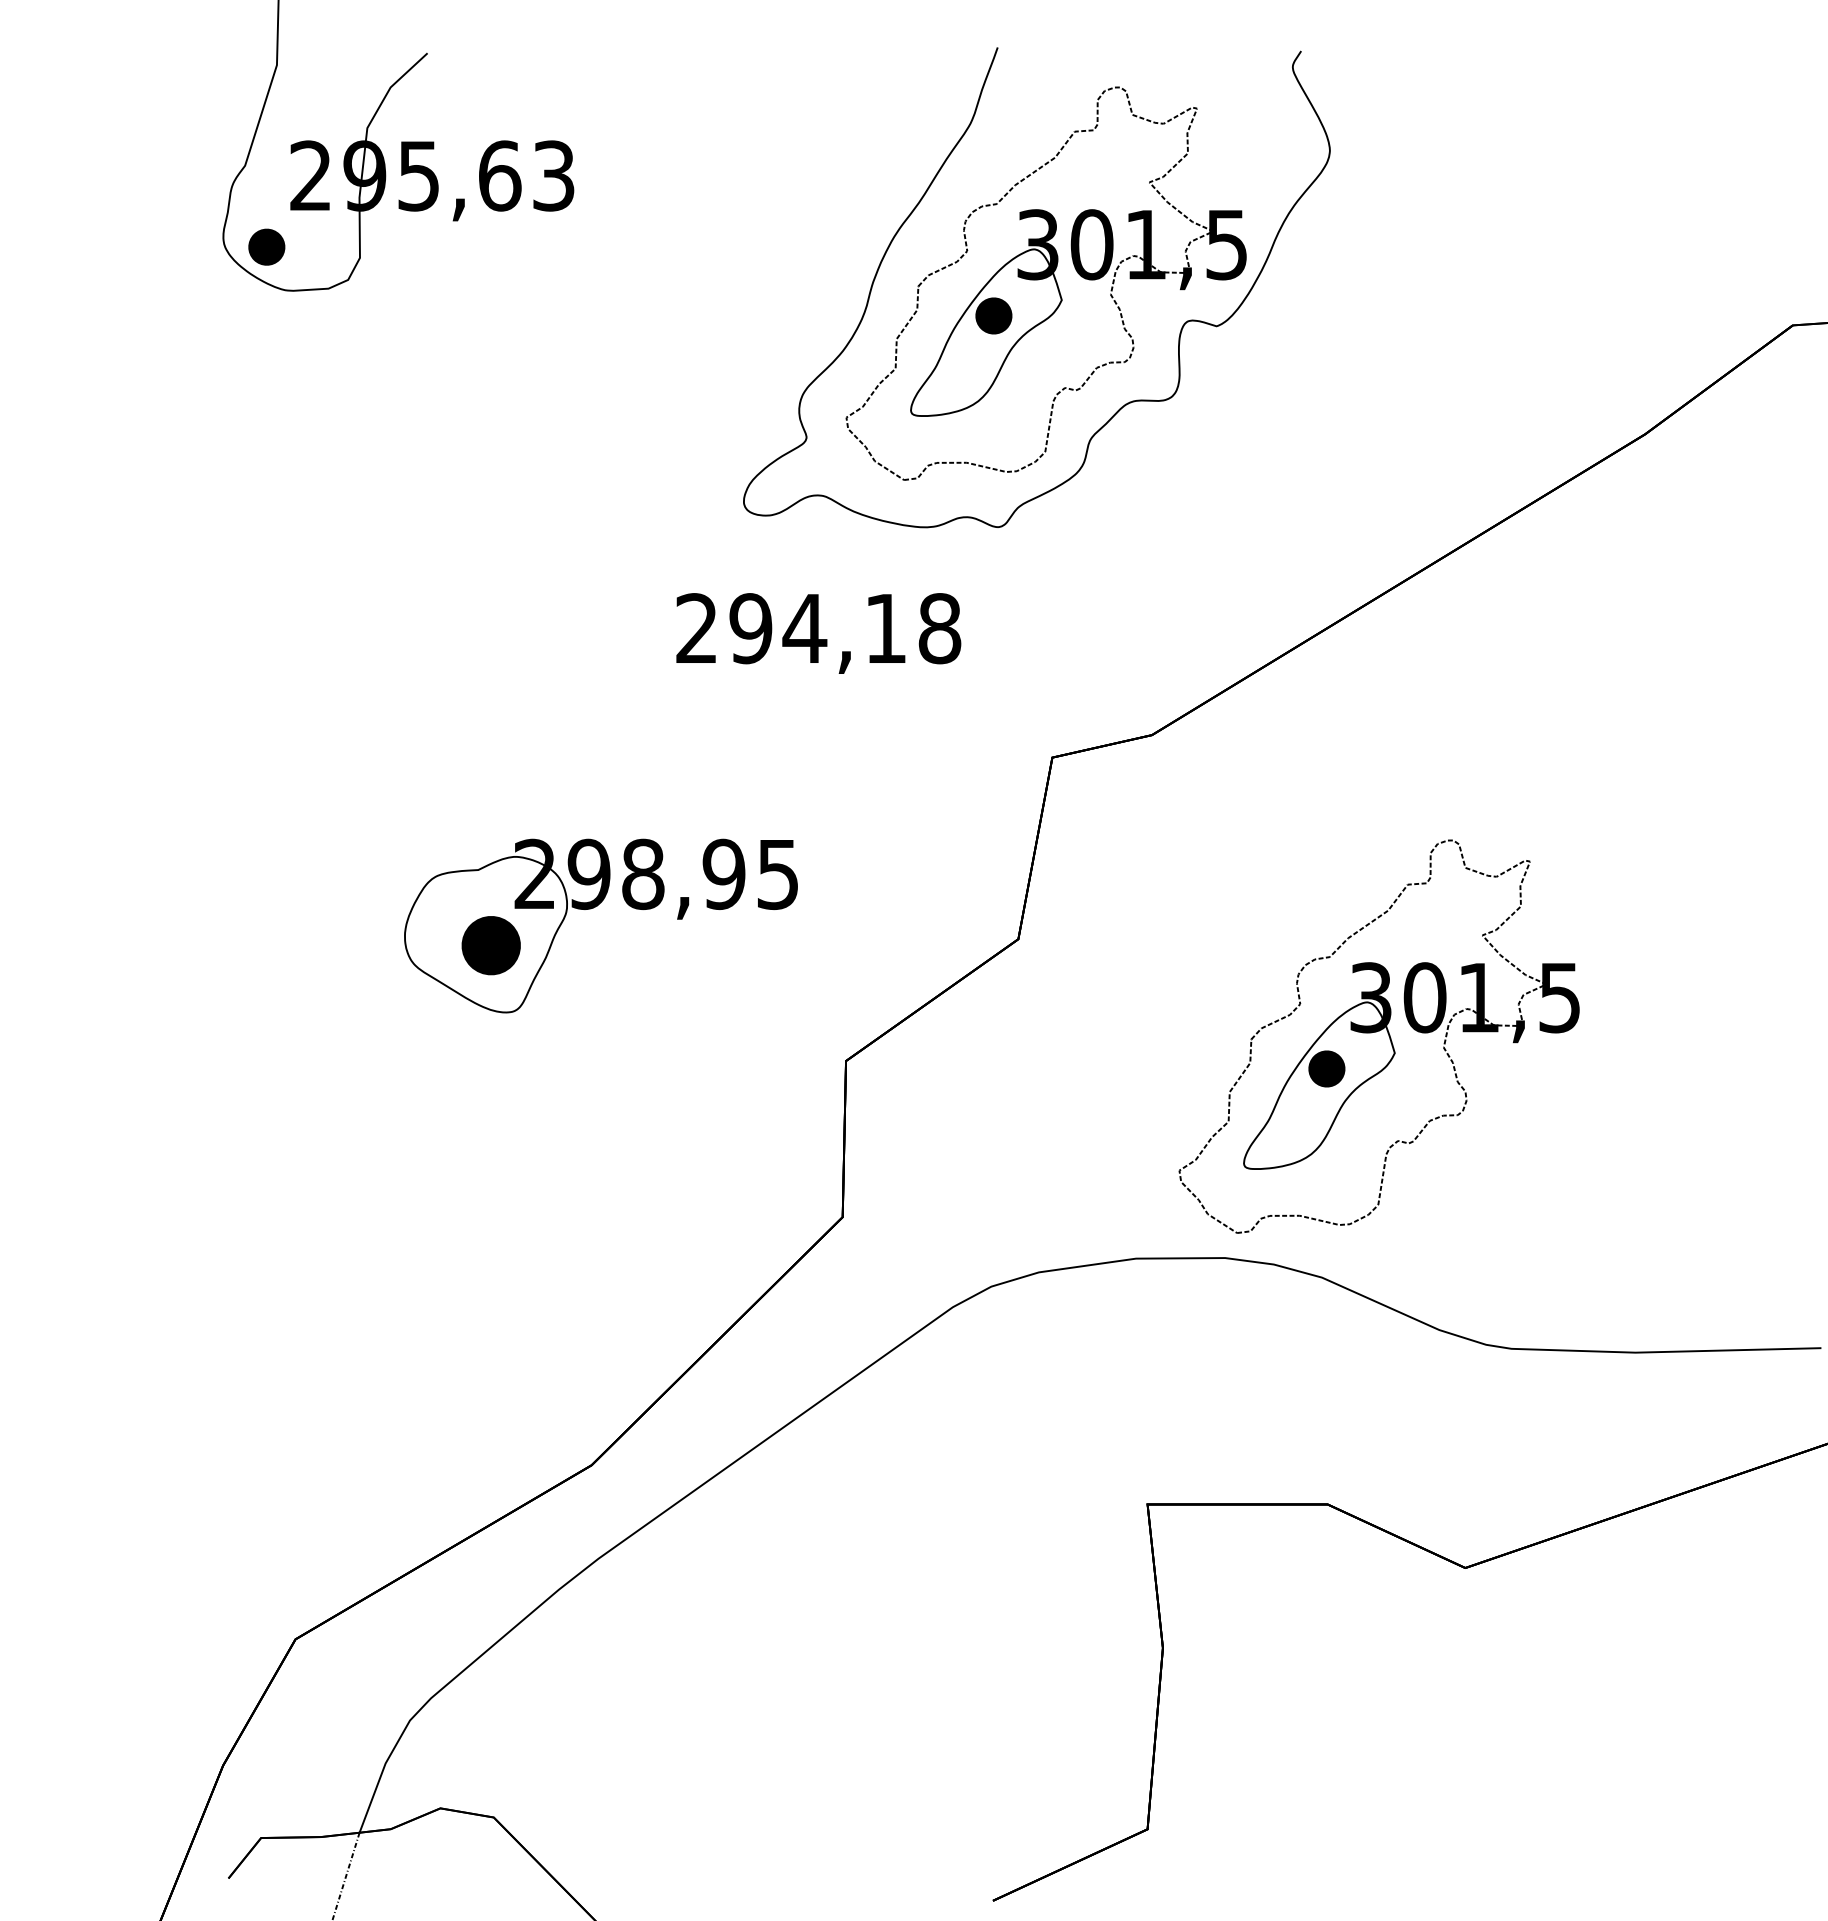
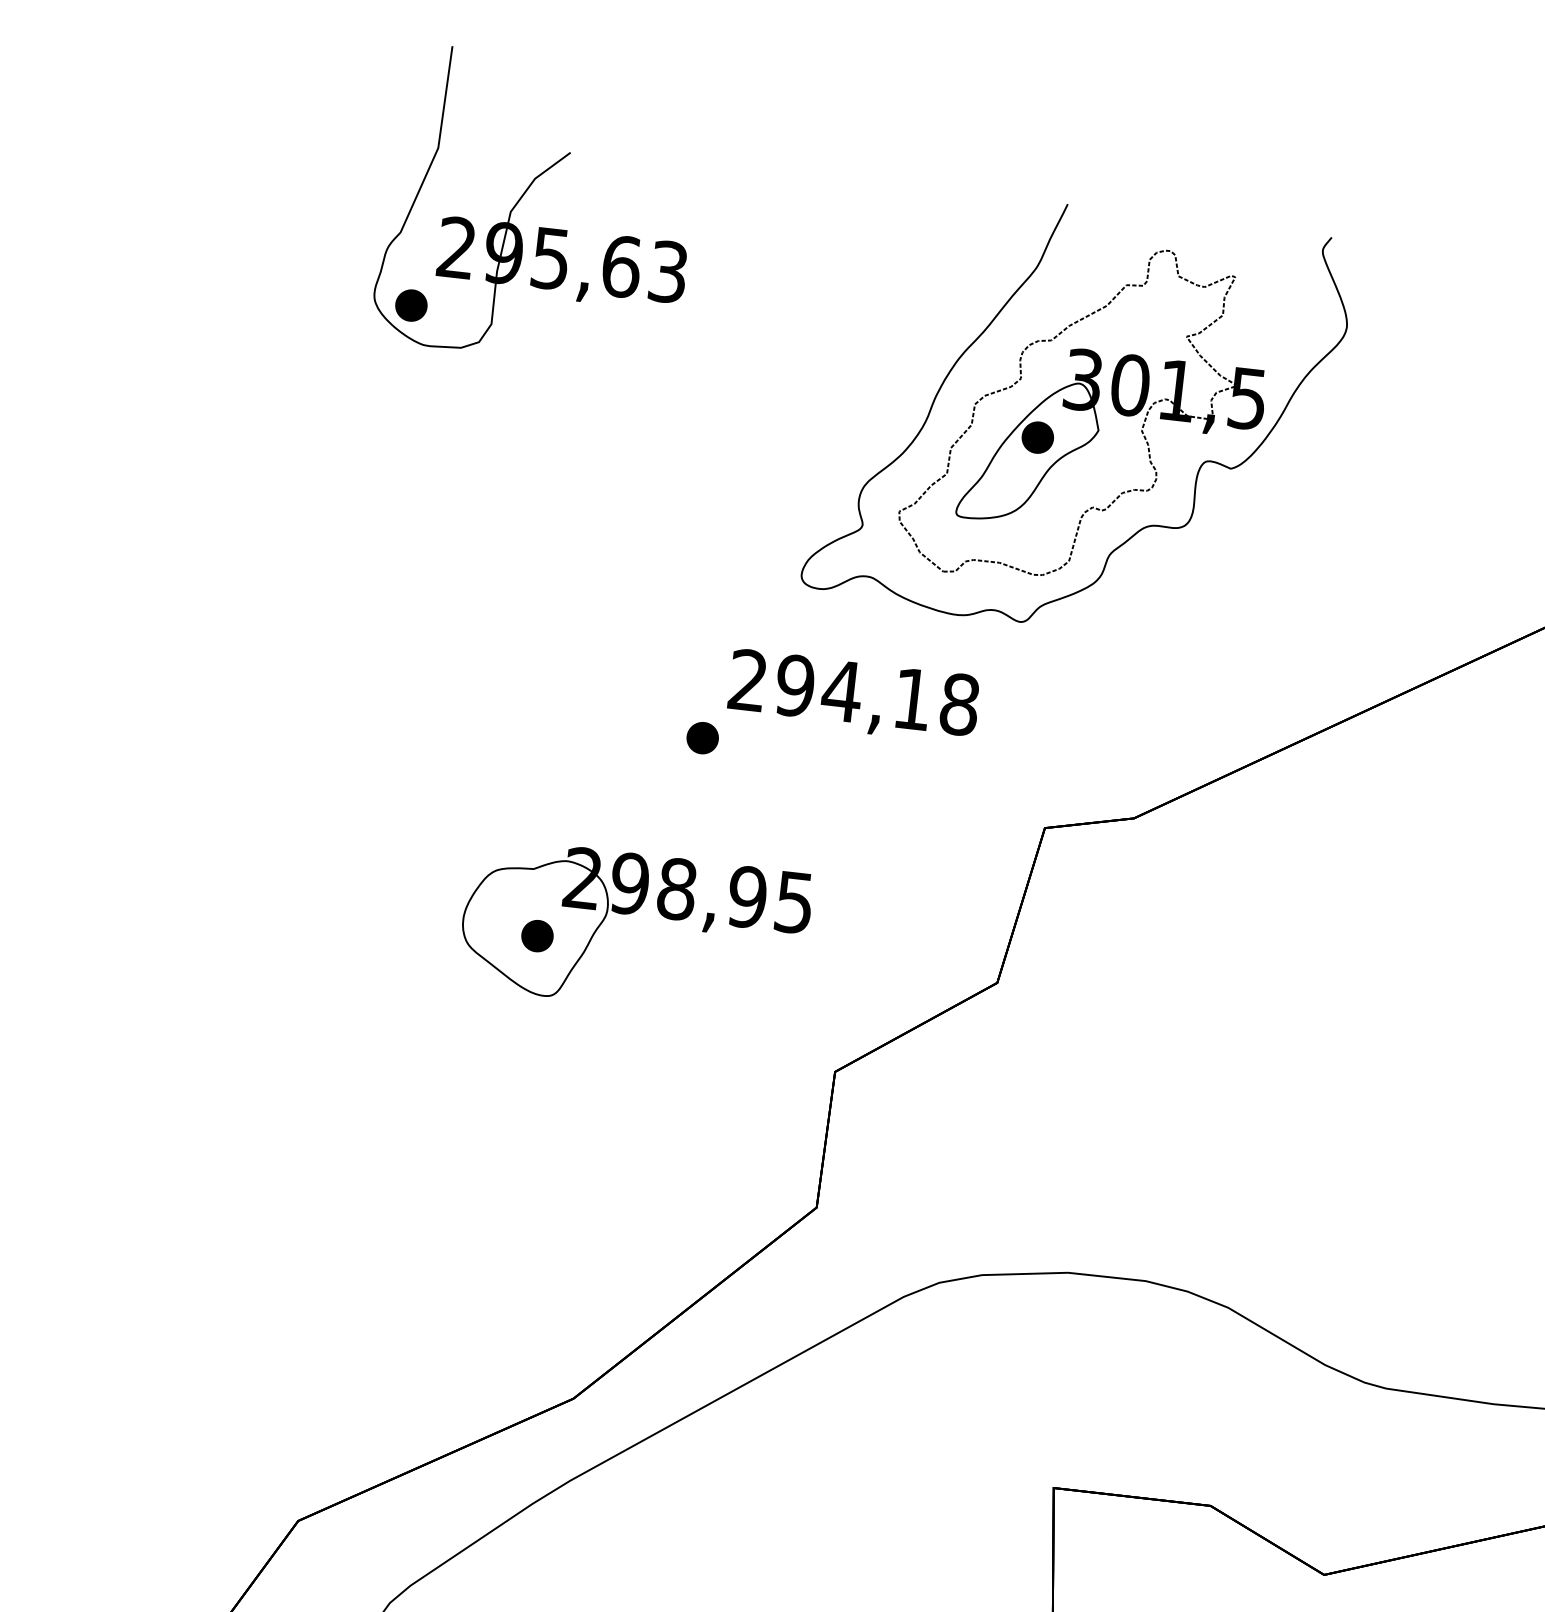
part: (652, 699) -> (702, 737), added
part: (490, 945) -> (536, 935), size x0.62
part: (1378, 1036) -> (1301, 1103), removed

